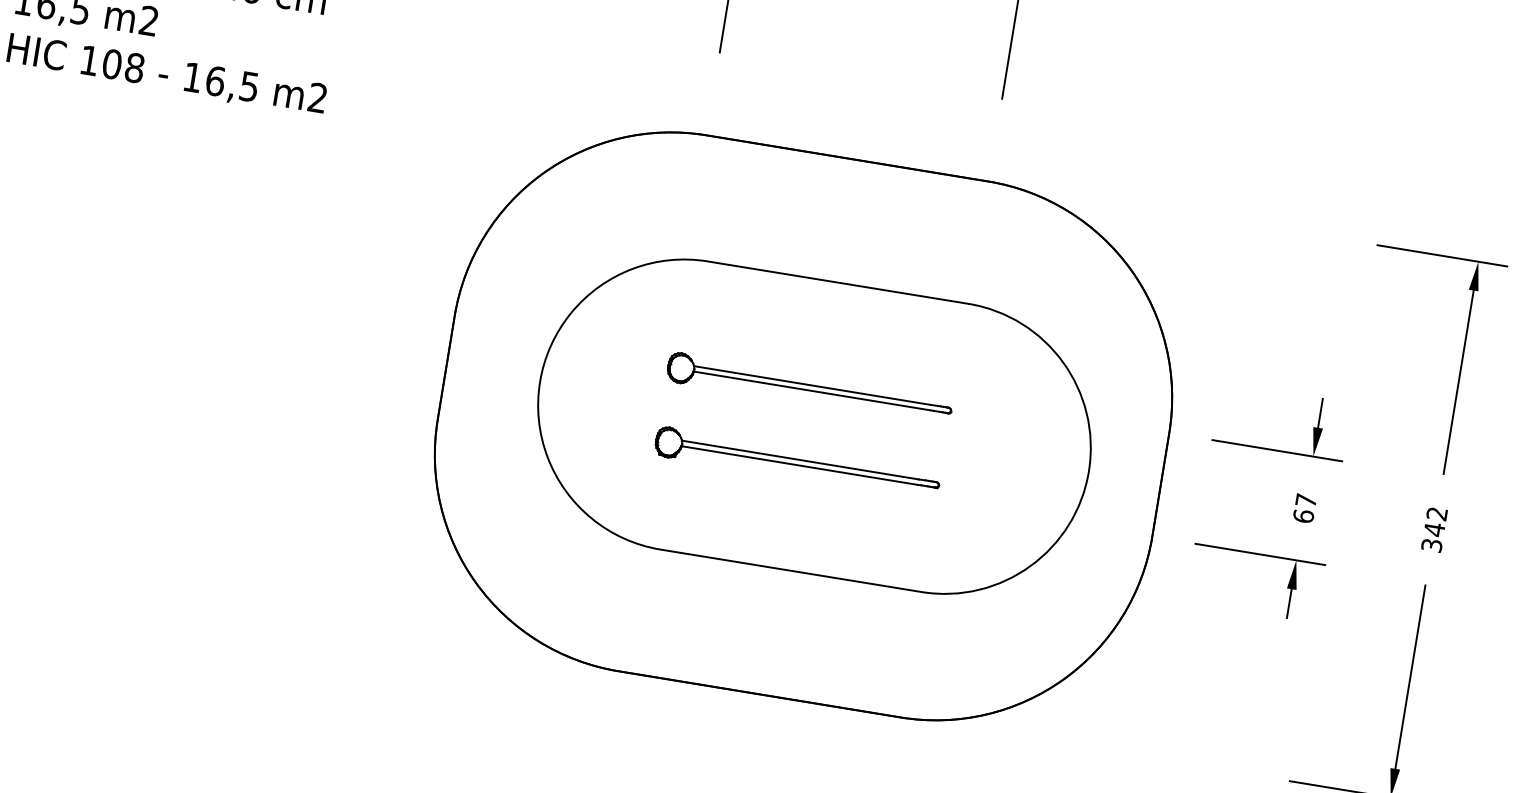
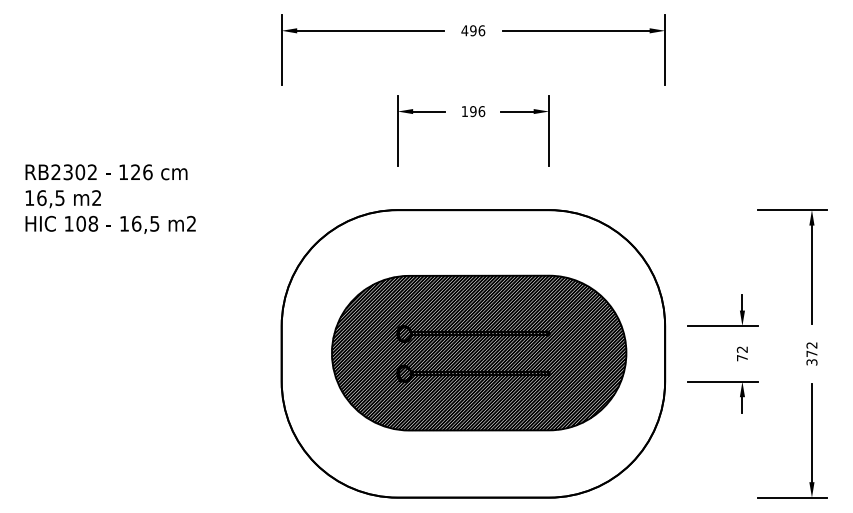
hatch: (813, 425) -> (478, 352), added
text: (1303, 507) -> (741, 353), 67 -> 72
text: (1433, 528) -> (811, 353), 342 -> 372

